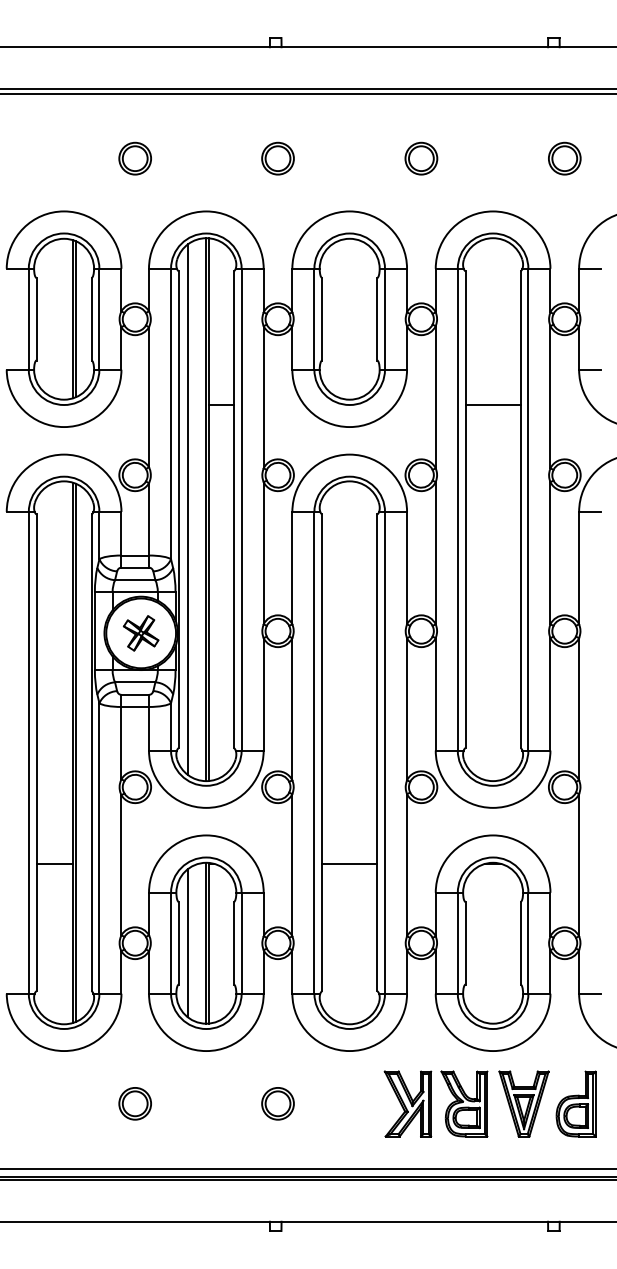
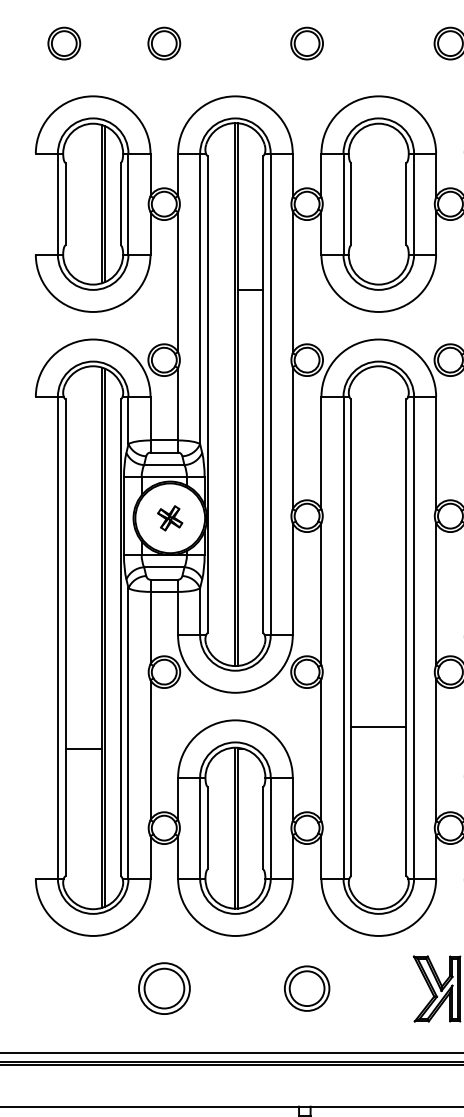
part: (34, 158) -> (63, 43), added
line: (187, 509) -> (216, 394), removed
part: (140, 633) -> (169, 518), size x0.7
line: (349, 863) -> (378, 726), moved
line: (187, 943) -> (216, 828), removed
part: (134, 1103) -> (163, 988), size x1.6
part: (277, 1103) -> (306, 988), size x1.4

